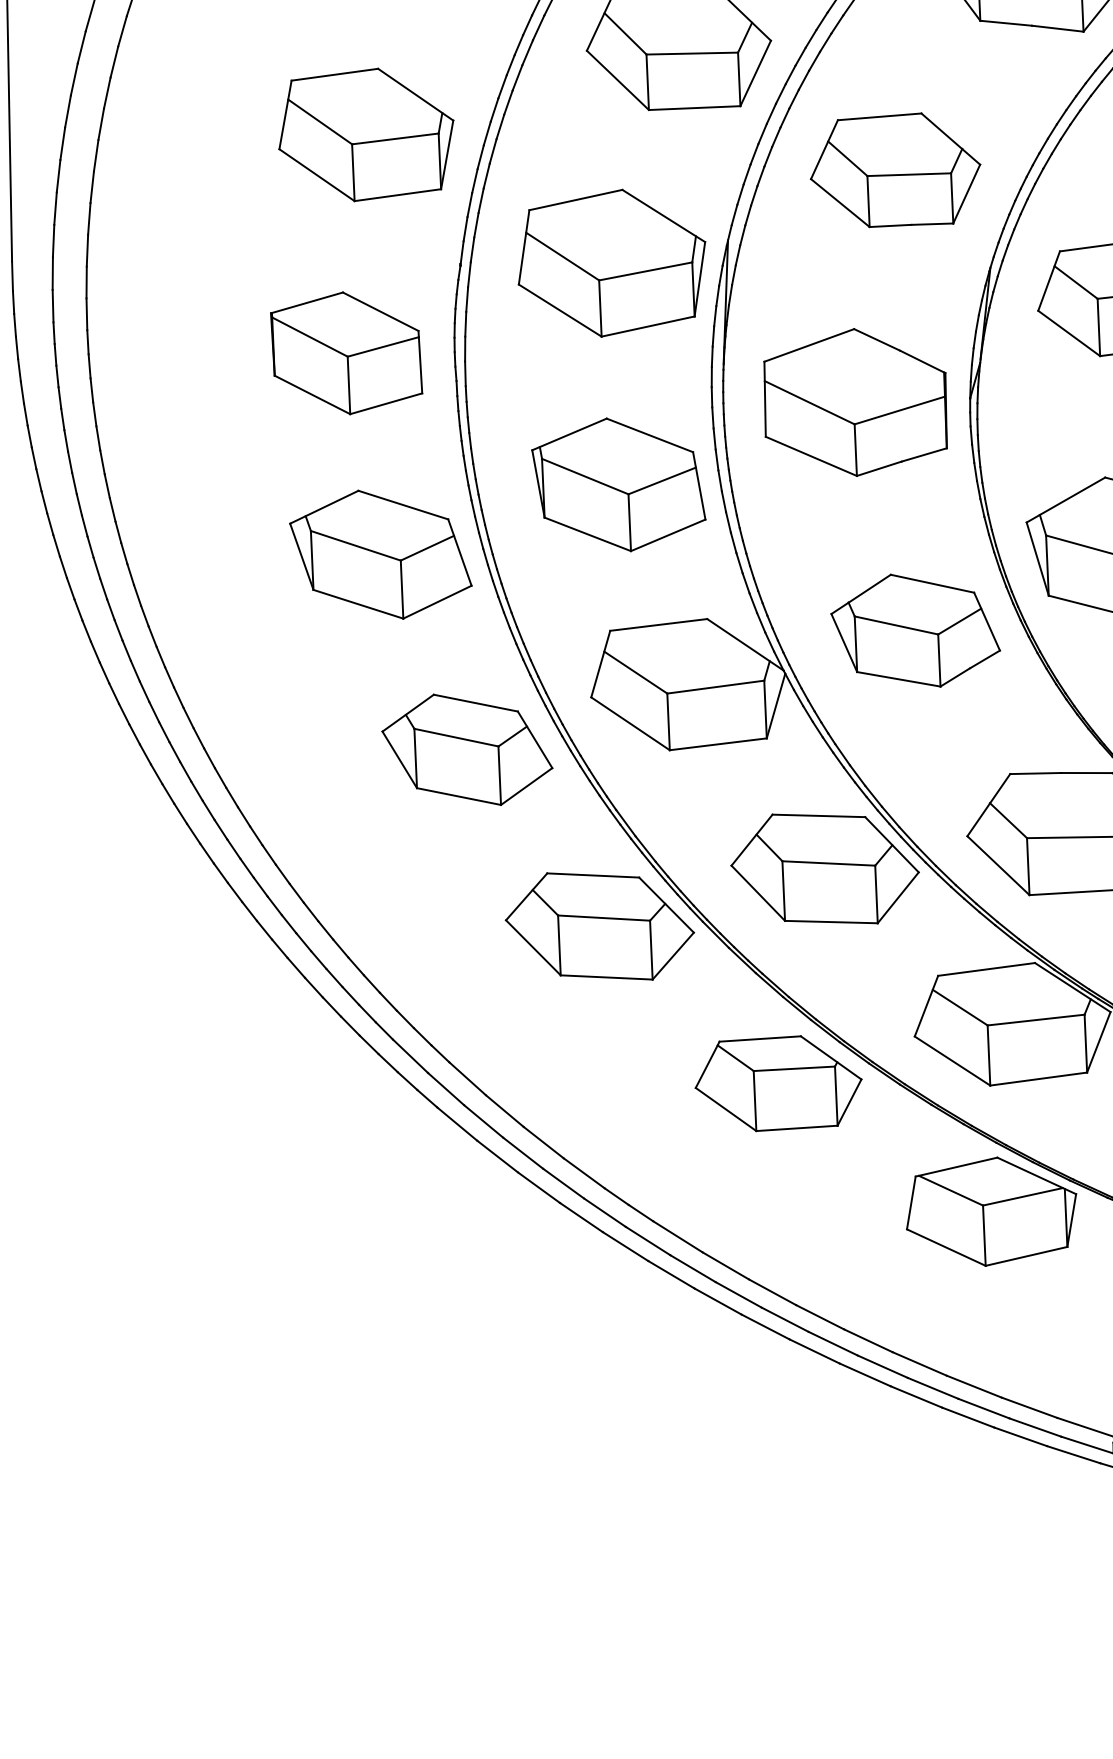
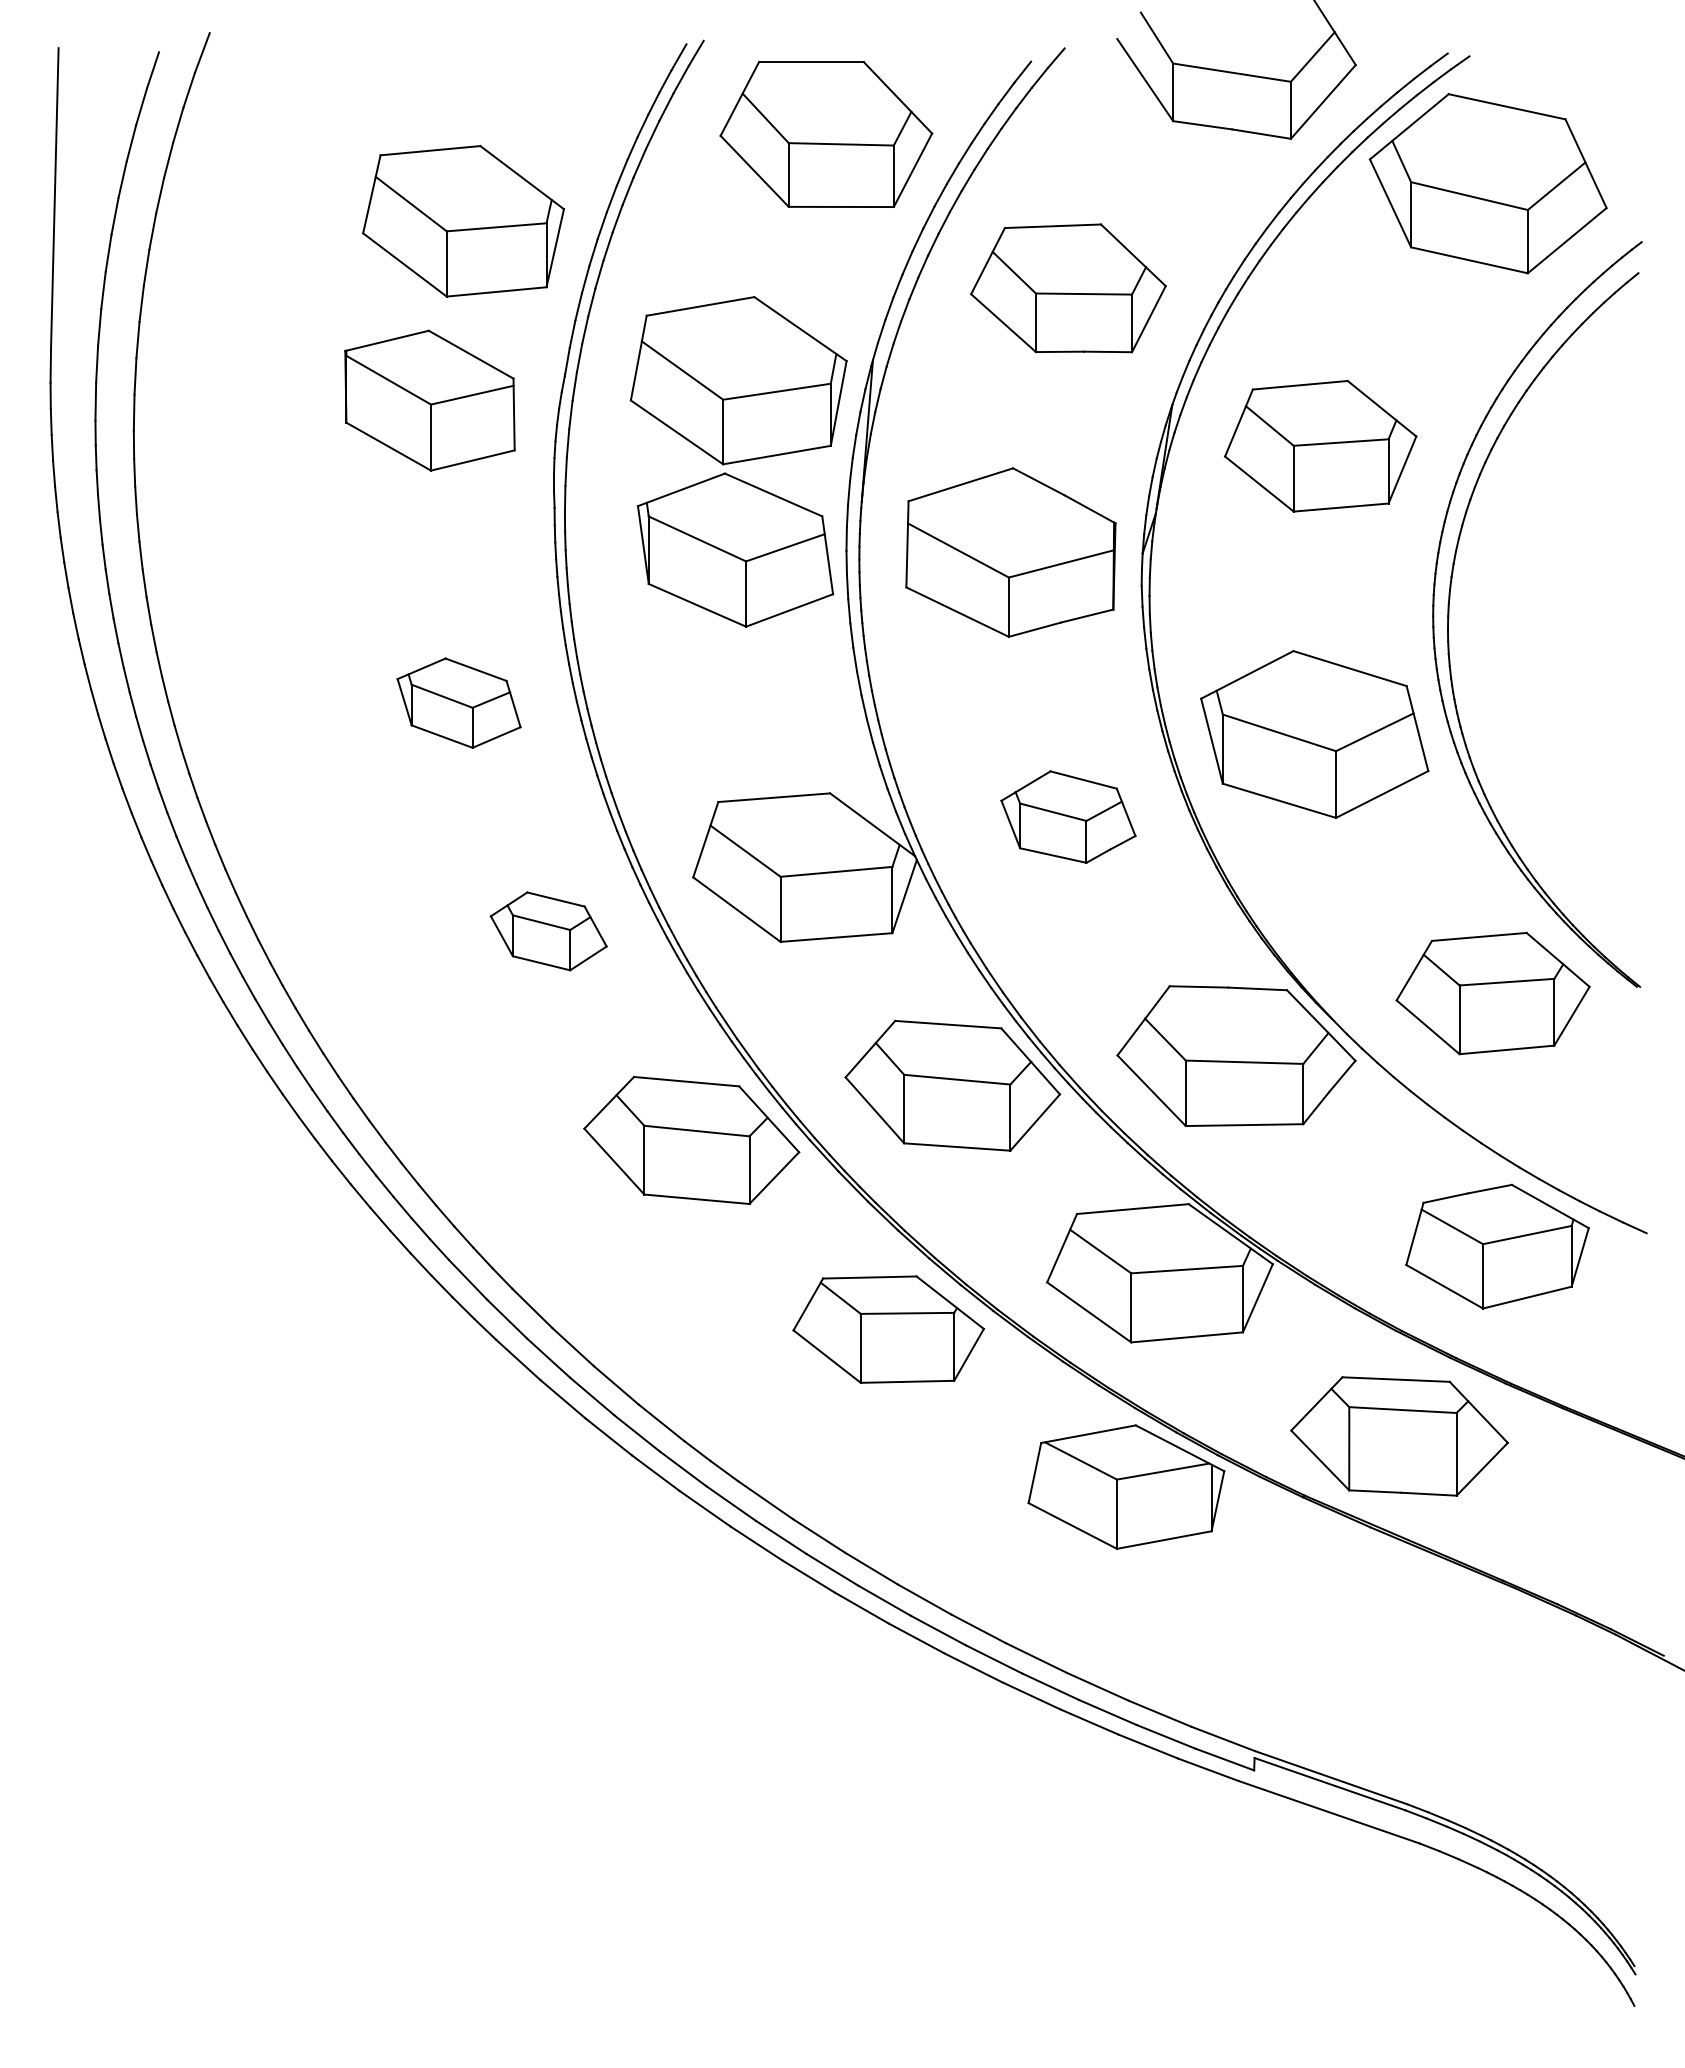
part: (346, 353) -> (429, 400), moved
part: (618, 484) -> (735, 549), moved
part: (380, 554) -> (458, 702), size x0.6
part: (915, 630) -> (1068, 816), size x0.7
part: (467, 749) -> (548, 931), size x0.6

